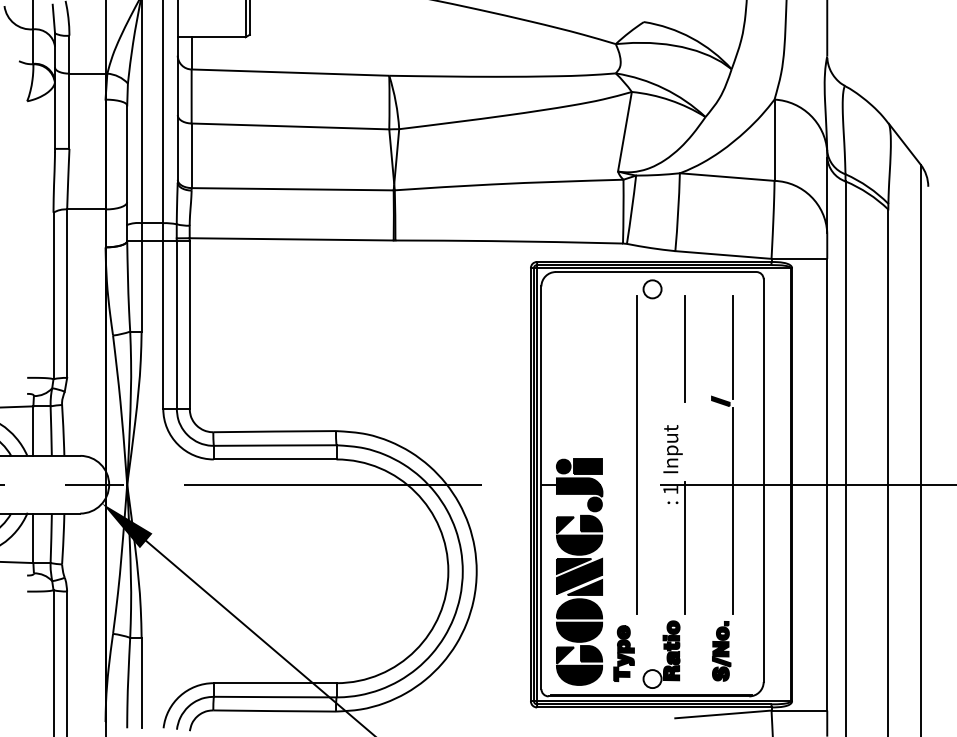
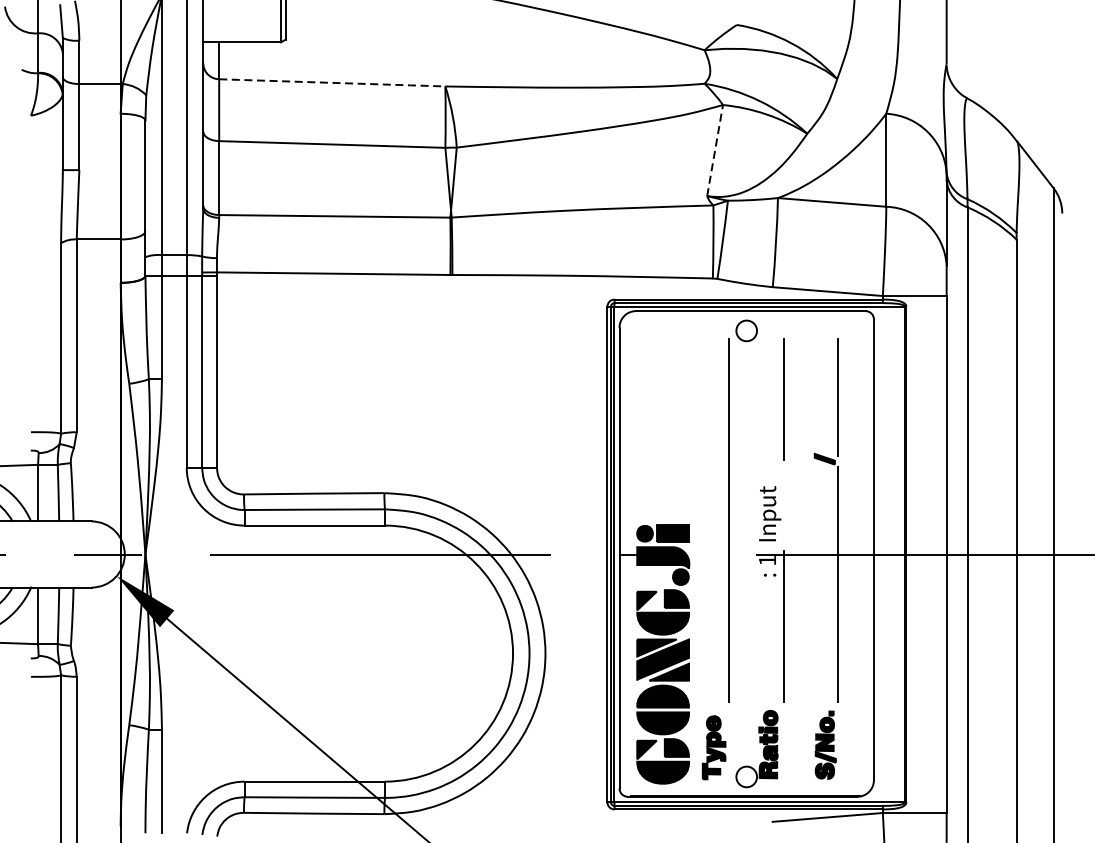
line: (291, 72) -> (333, 82), solid -> dashed
line: (625, 131) -> (715, 150), solid -> dashed

